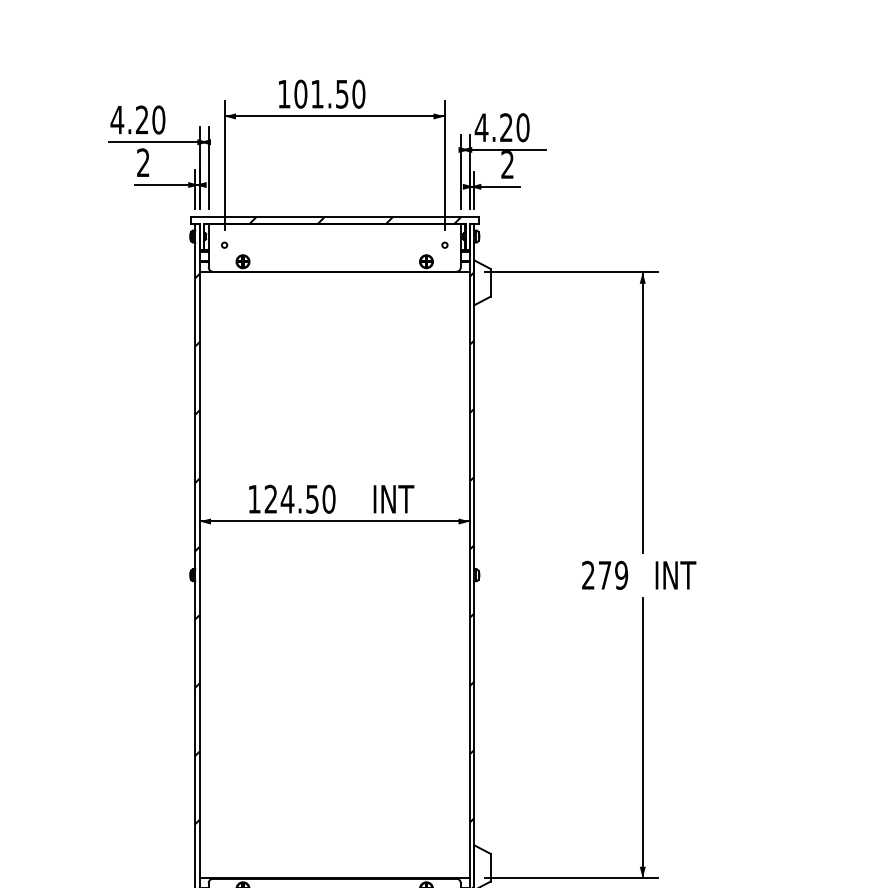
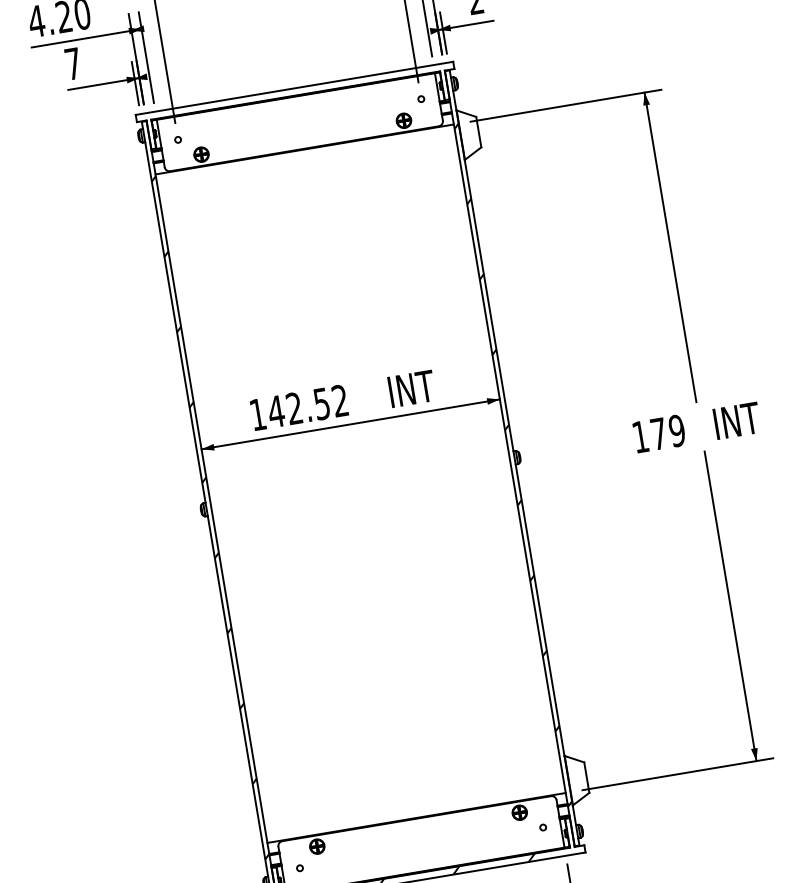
text: (143, 162) -> (73, 63), 2 -> 7
hatch: (355, 220) -> (318, 88), removed
text: (299, 498) -> (307, 405), 124.50 -> 142.52
text: (588, 574) -> (640, 436), 279 -> 179

